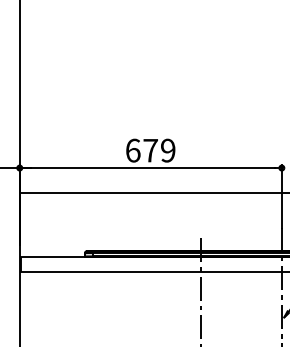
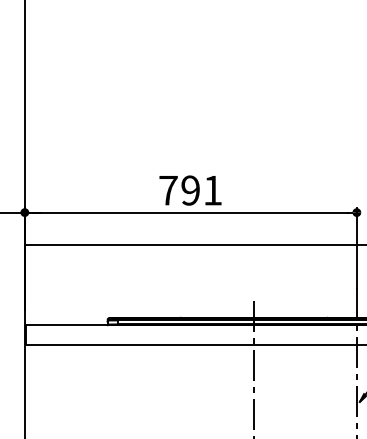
text: (150, 150) -> (190, 190), 679 -> 791

